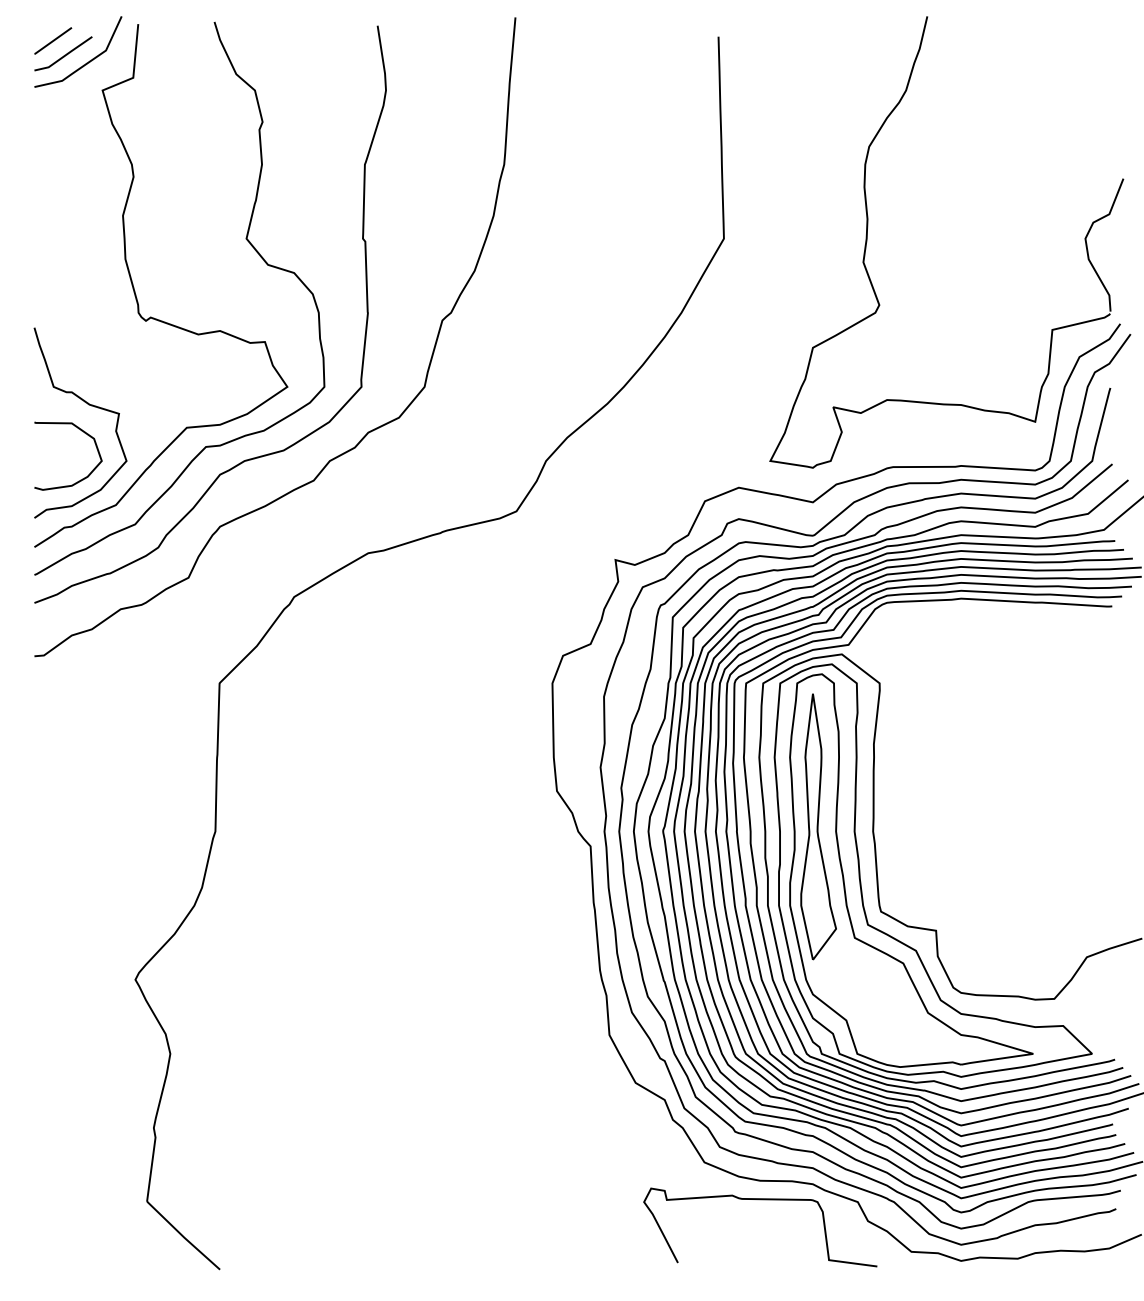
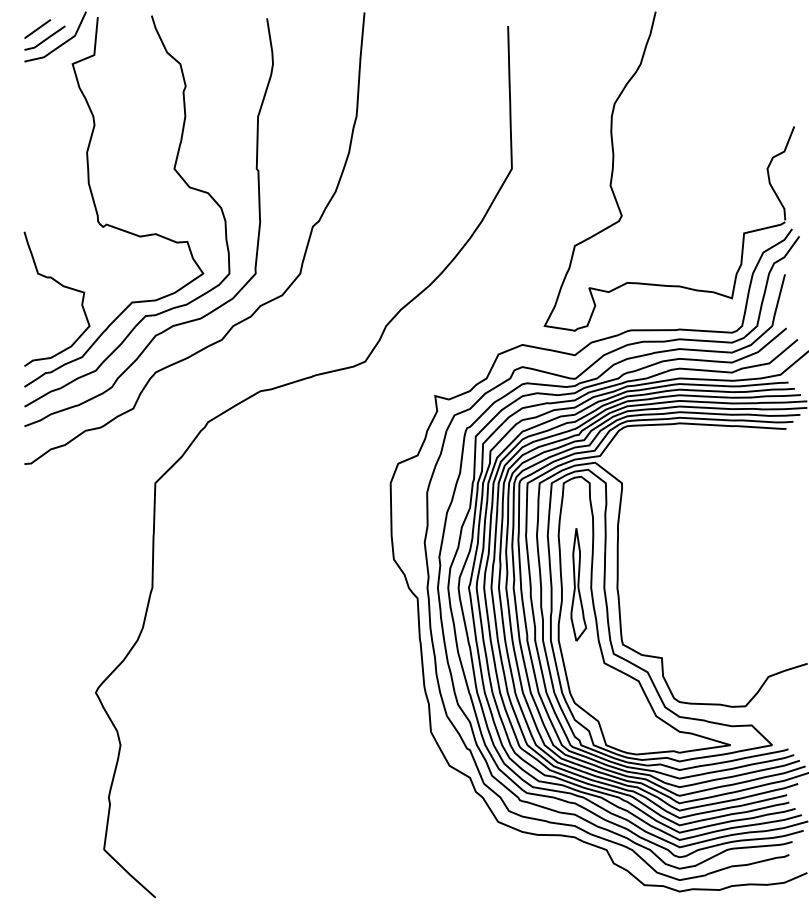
curve: (80, 479) -> (57, 339), removed
part: (818, 826) -> (578, 584), size x0.6
curve: (760, 1200) -> (537, 848), removed

